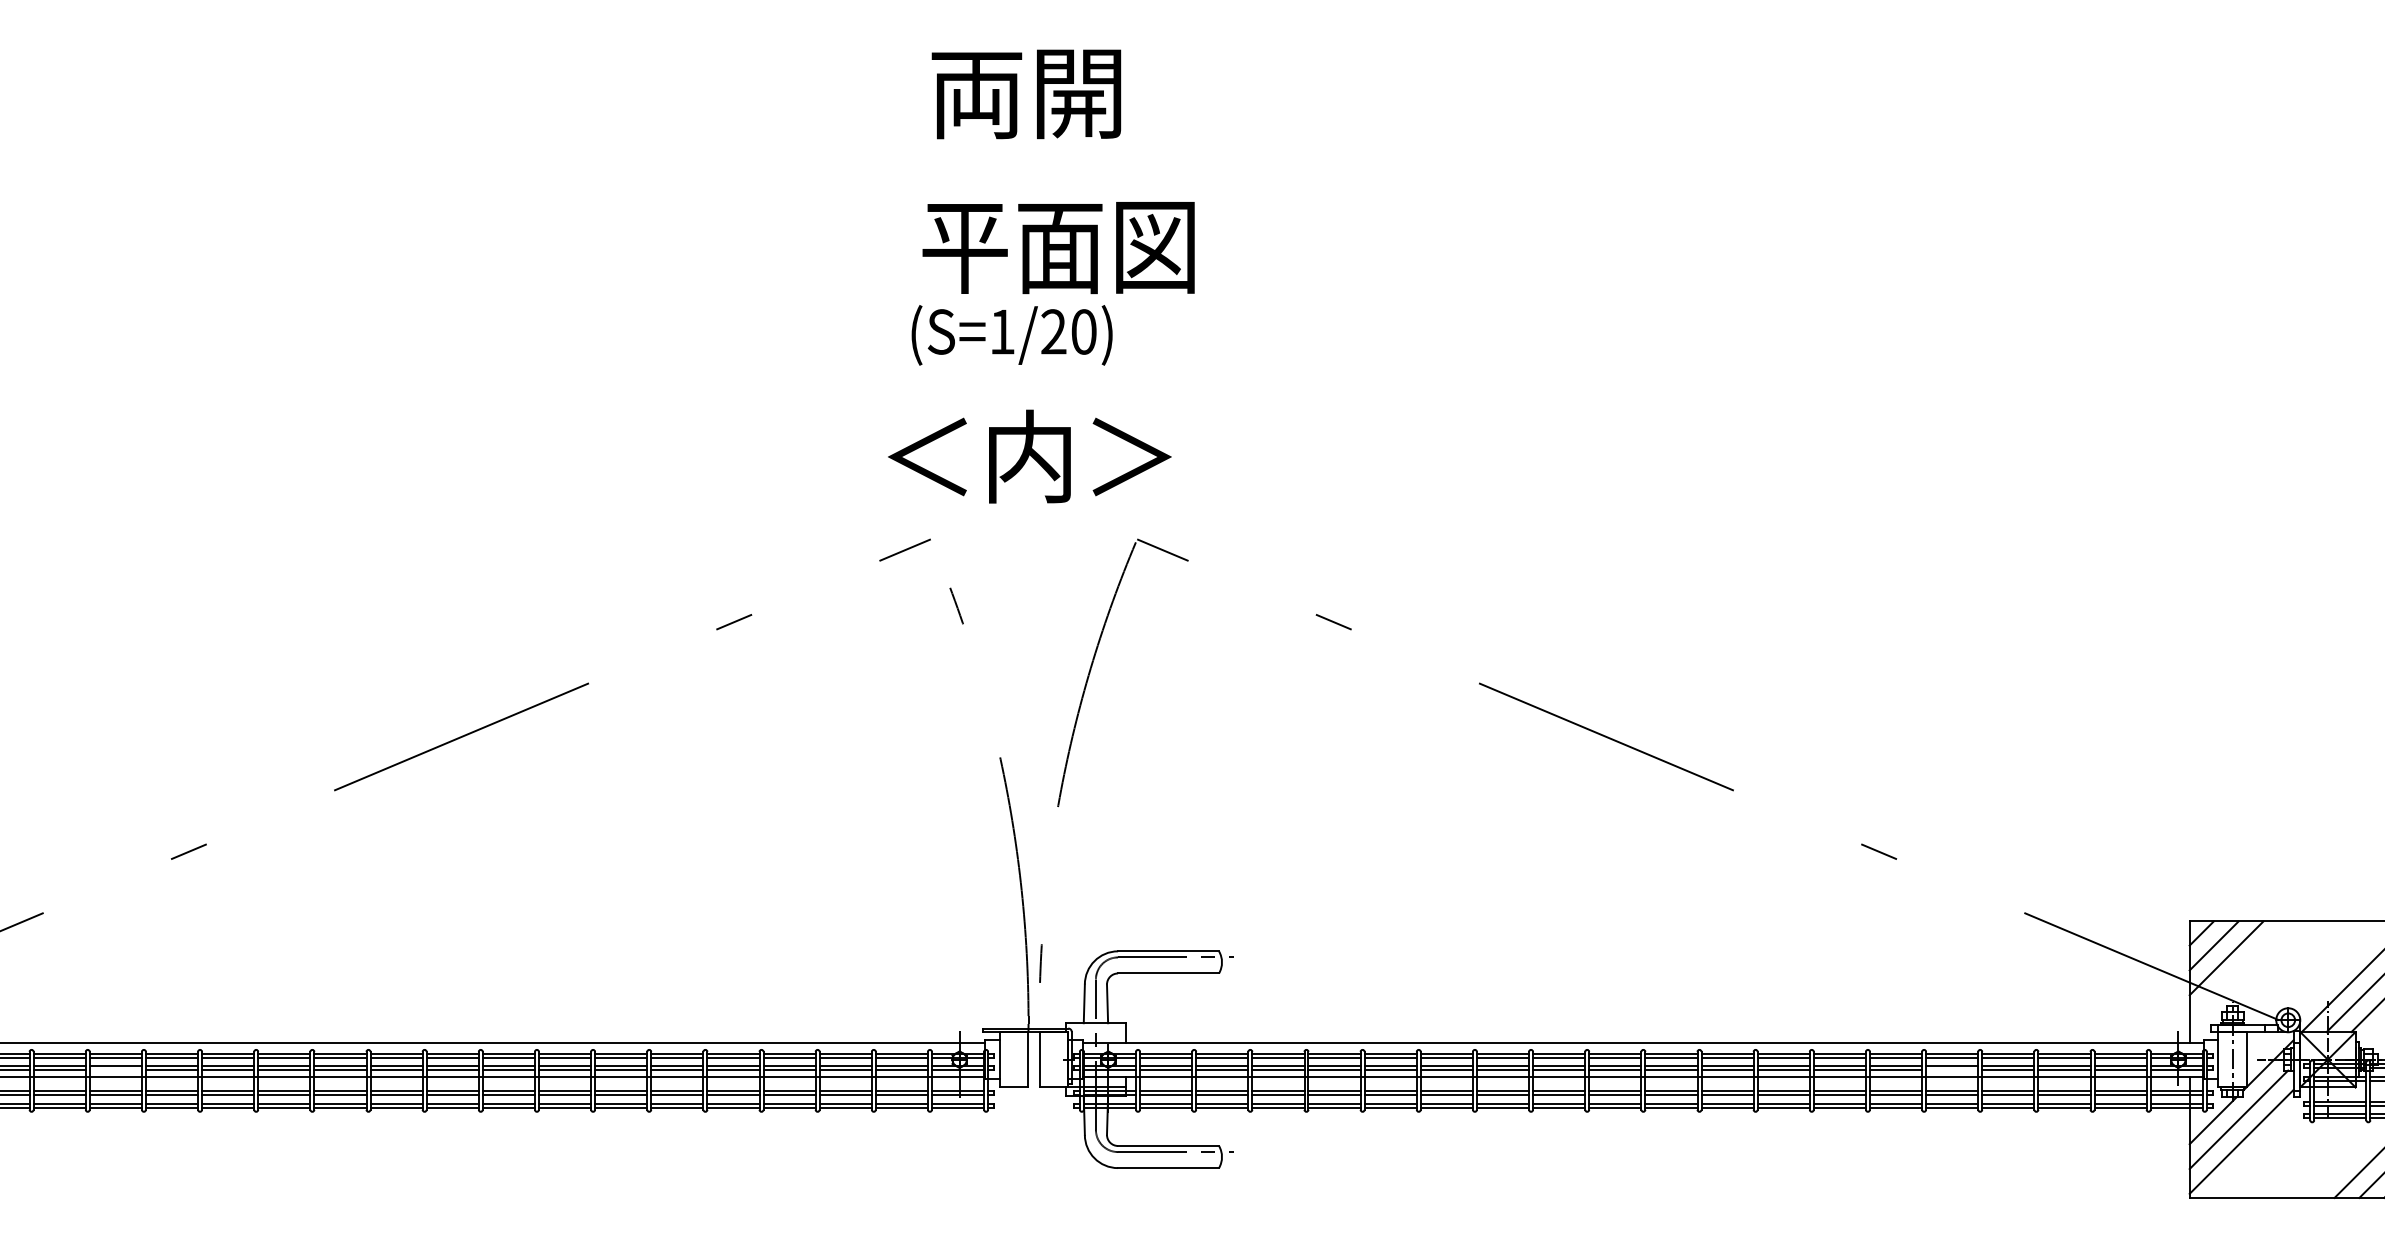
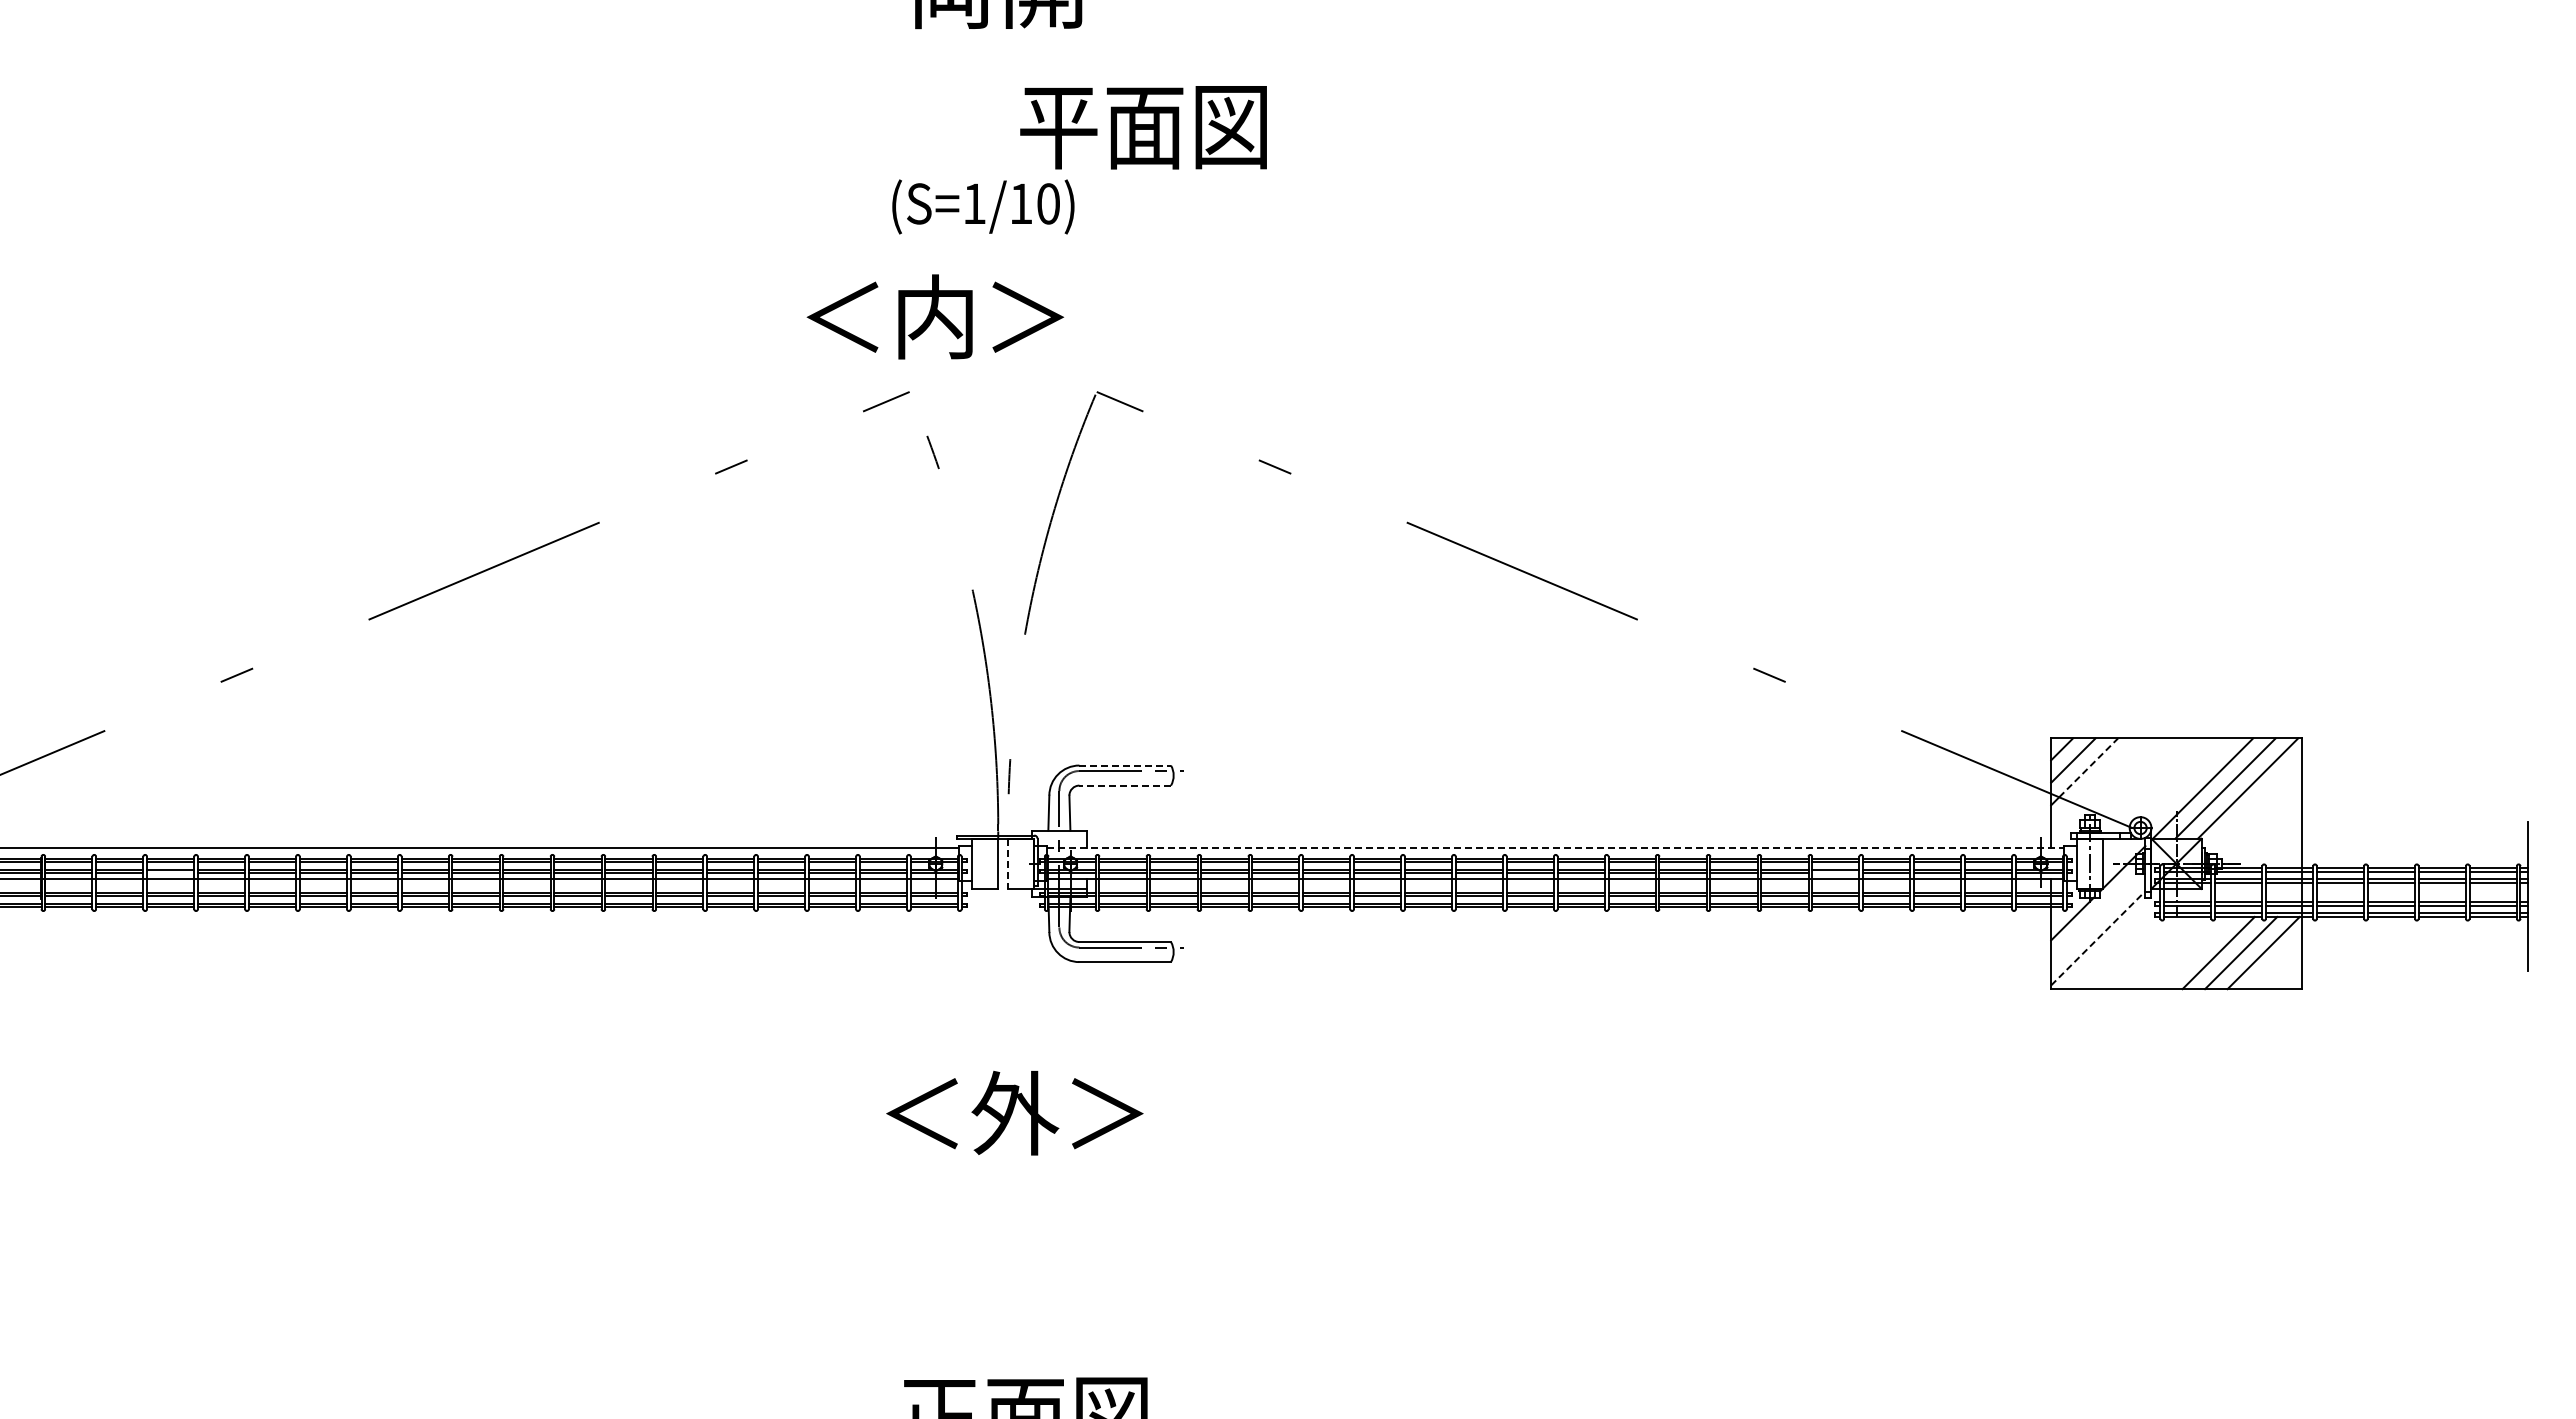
text: (1058, 247) -> (1143, 127), moved
text: (1054, 331) -> (1021, 203), (S=1/20) -> (S=1/10)
text: (1029, 456) -> (935, 316), moved
line: (1168, 951) -> (1125, 765), solid -> dashed
line: (2230, 953) -> (2088, 767), solid -> dashed
line: (1168, 973) -> (1125, 785), solid -> dashed
line: (1644, 1042) -> (1556, 848), solid -> dashed
line: (1039, 1060) -> (1008, 864), solid -> dashed
line: (2238, 1118) -> (2095, 917), removed
line: (2241, 1142) -> (2098, 938), solid -> dashed

